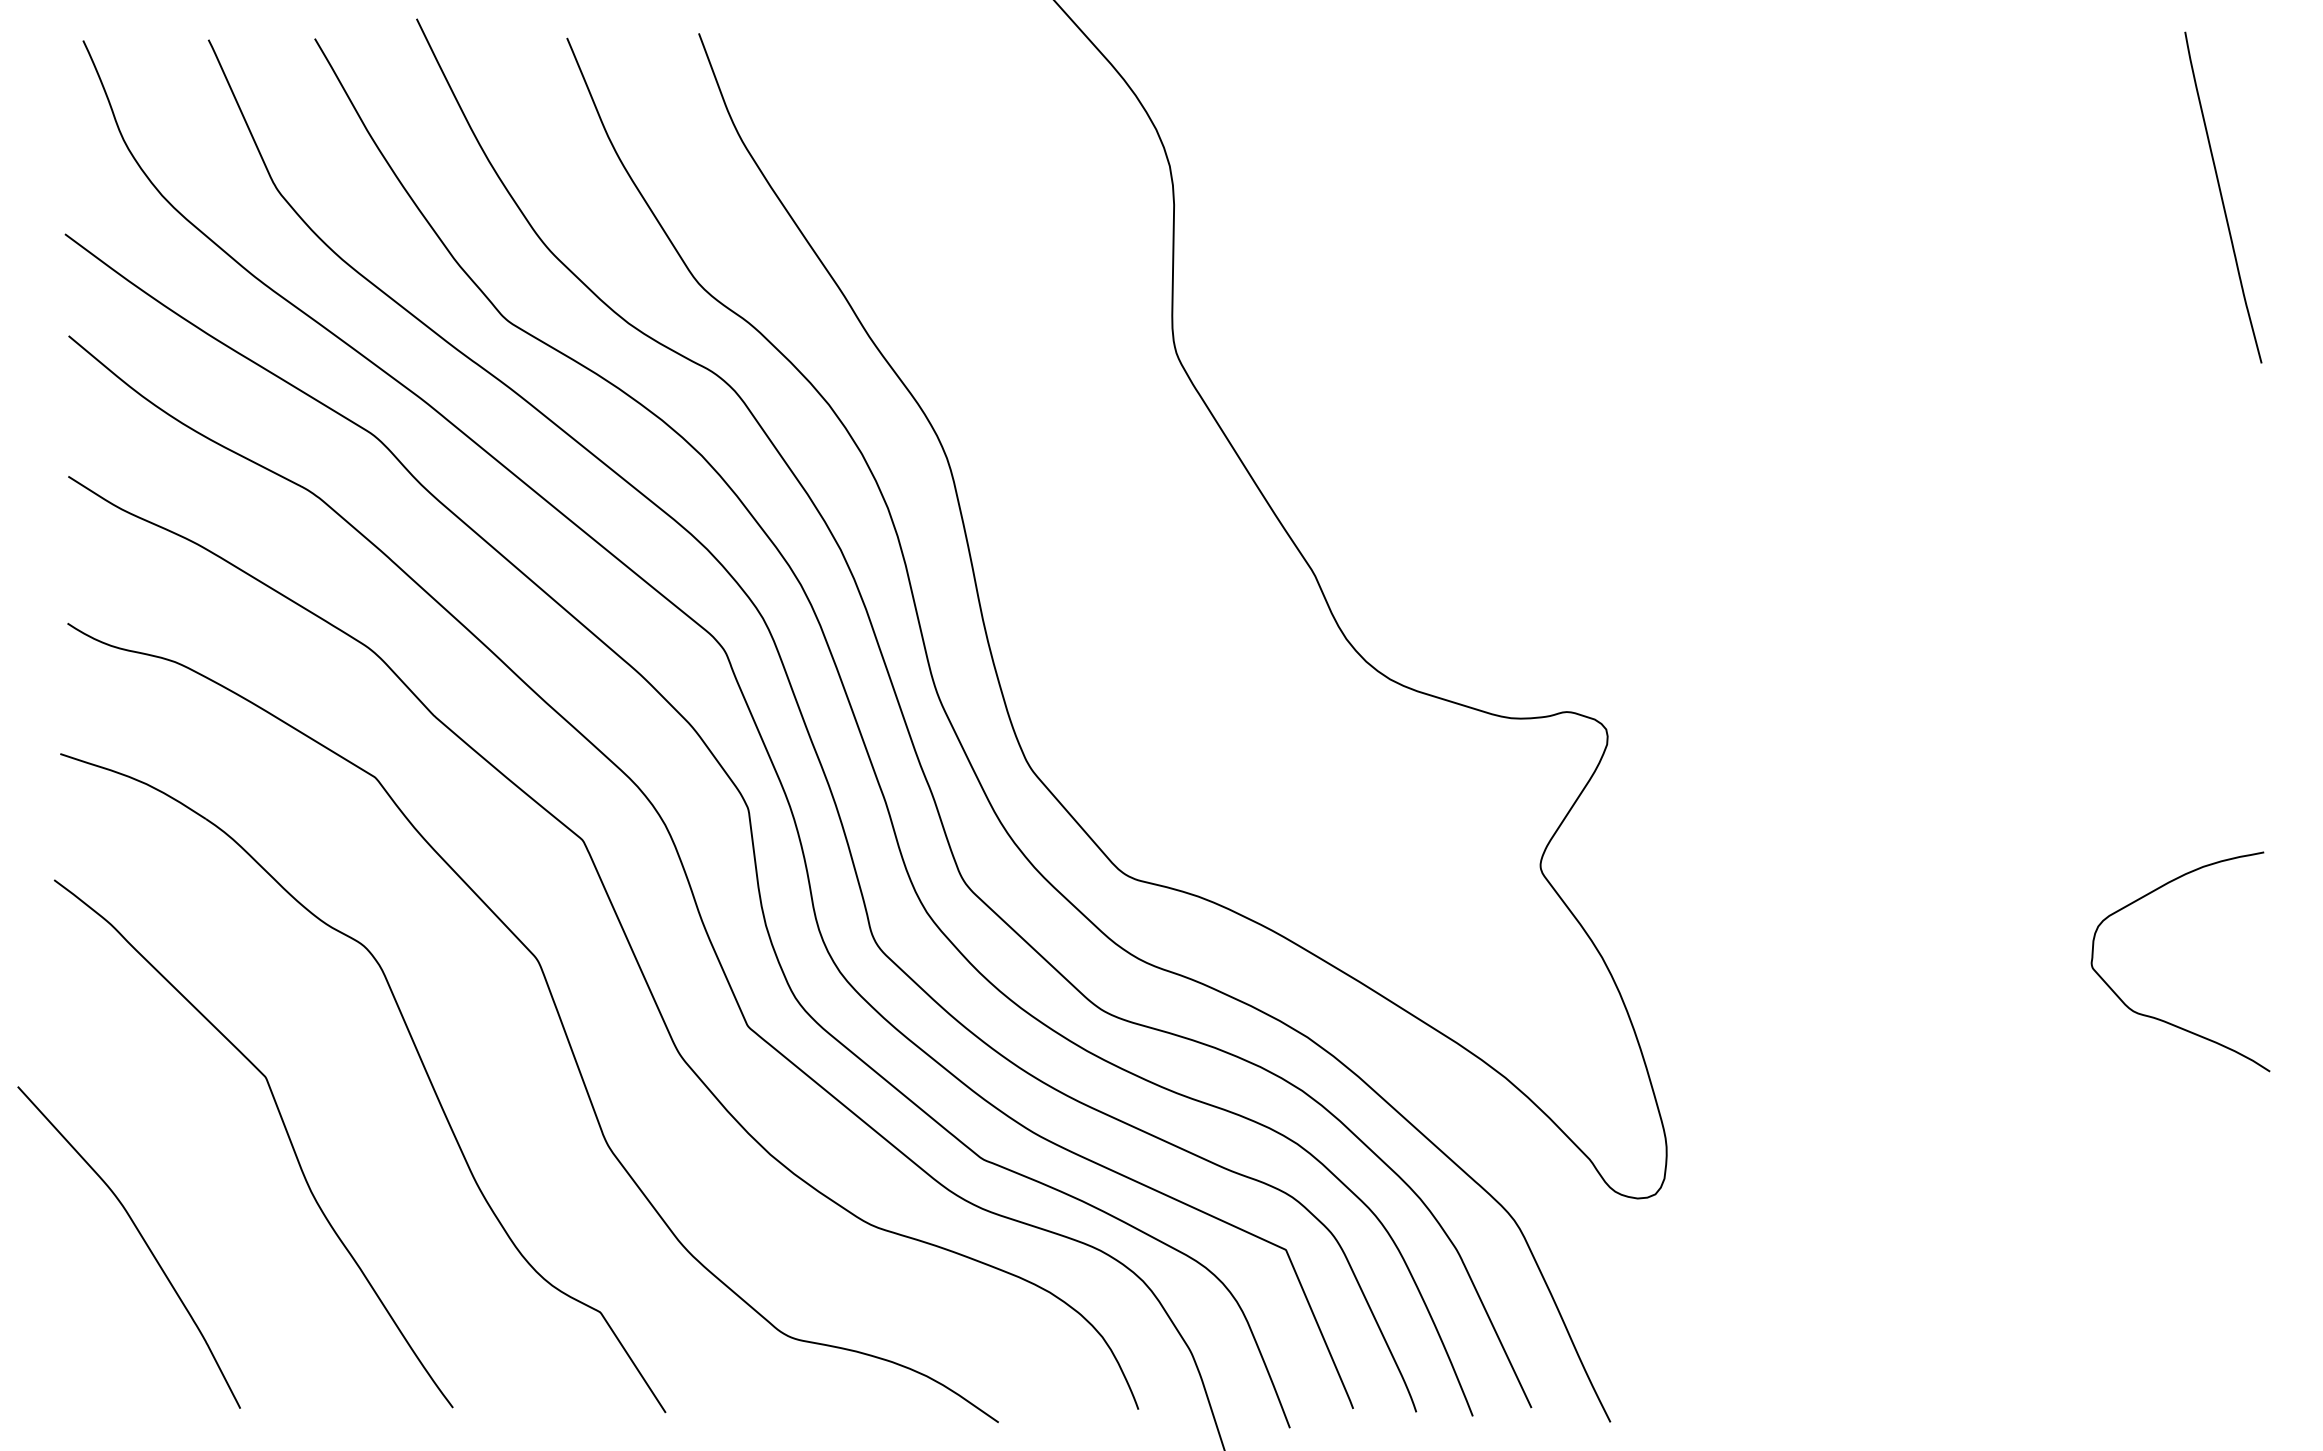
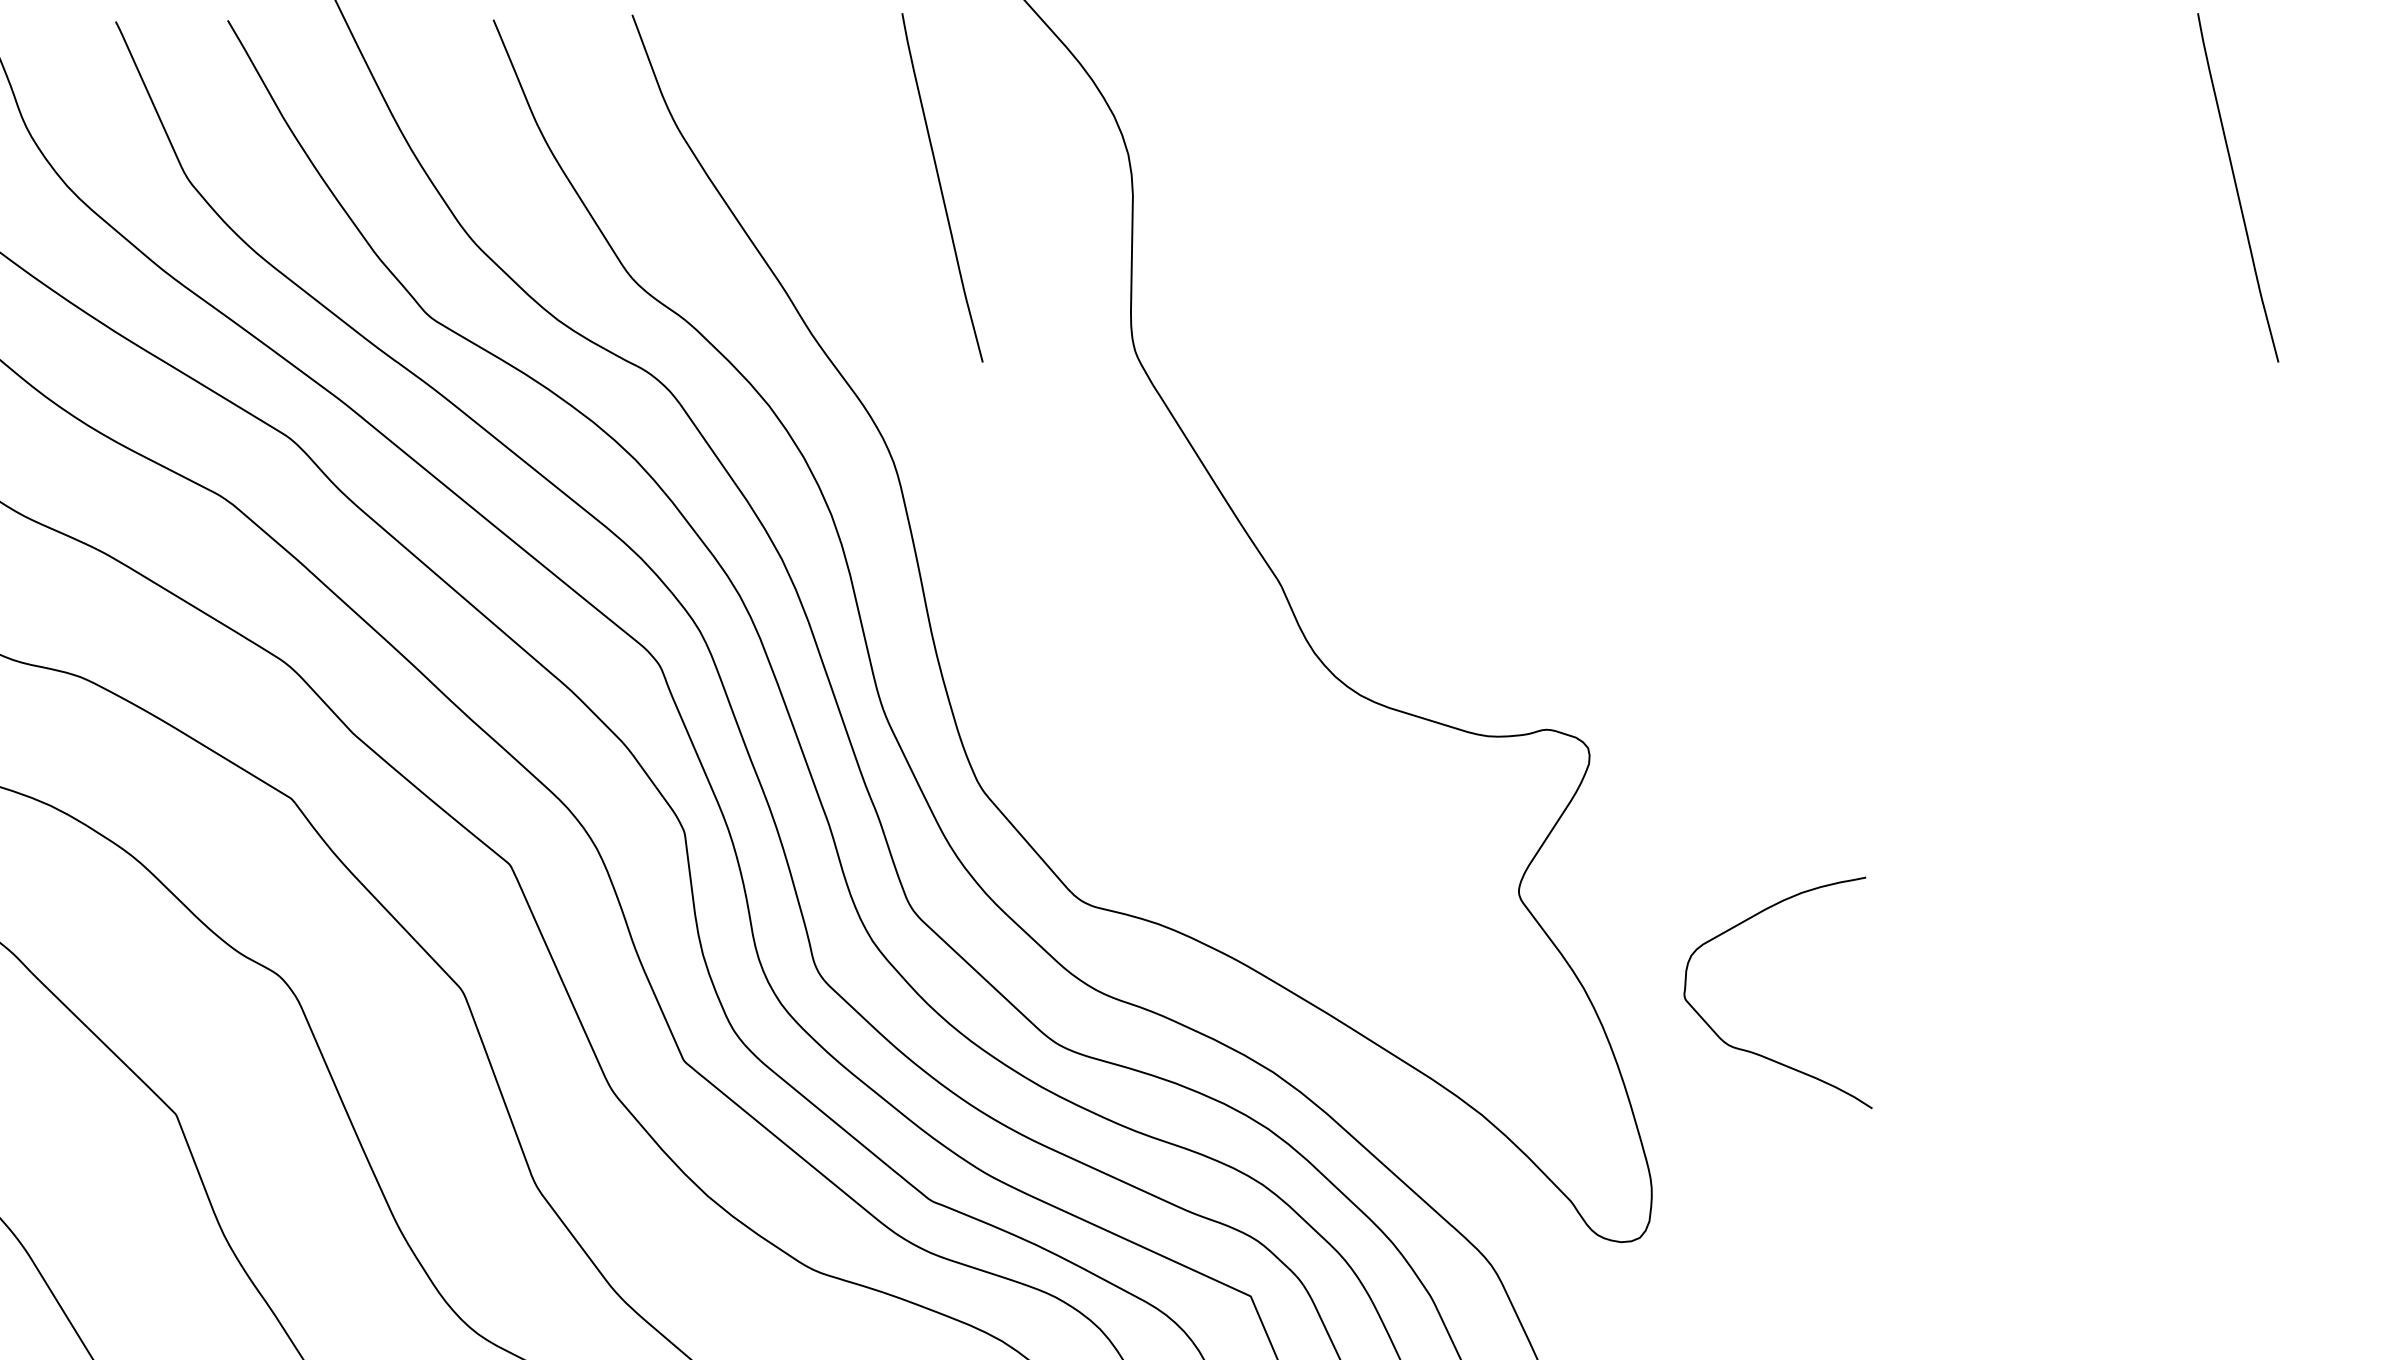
curve: (992, 197) -> (941, 187), added
curve: (2162, 1019) -> (1759, 1053), moved

